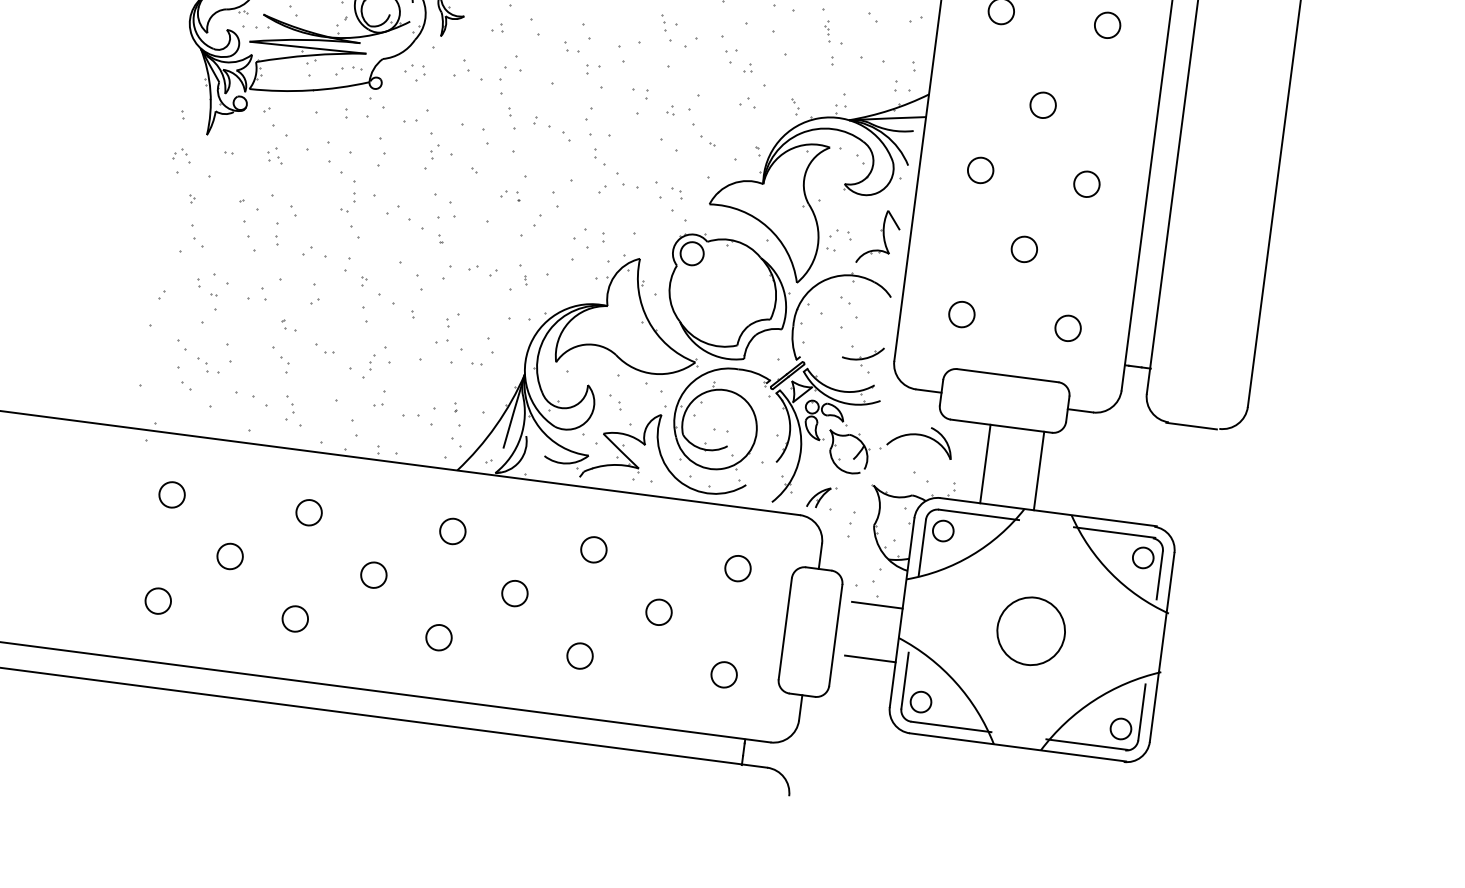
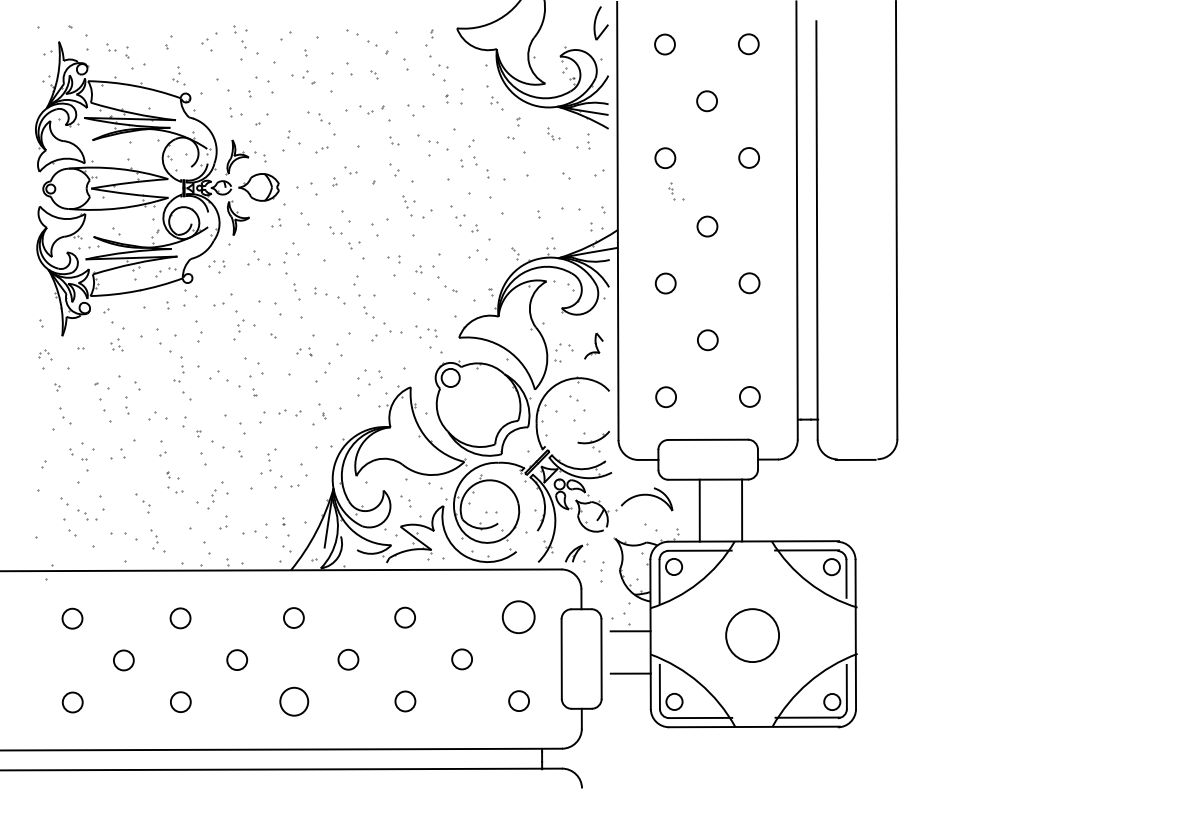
part: (833, 32) -> (676, 191), moved
part: (748, 103) -> (478, 255), size x1.6
part: (878, 238) -> (593, 346), size x0.6
part: (288, 325) -> (172, 475), moved
circle: (737, 568) -> (518, 617), size x1.6
circle: (438, 637) -> (293, 701), size x1.4

